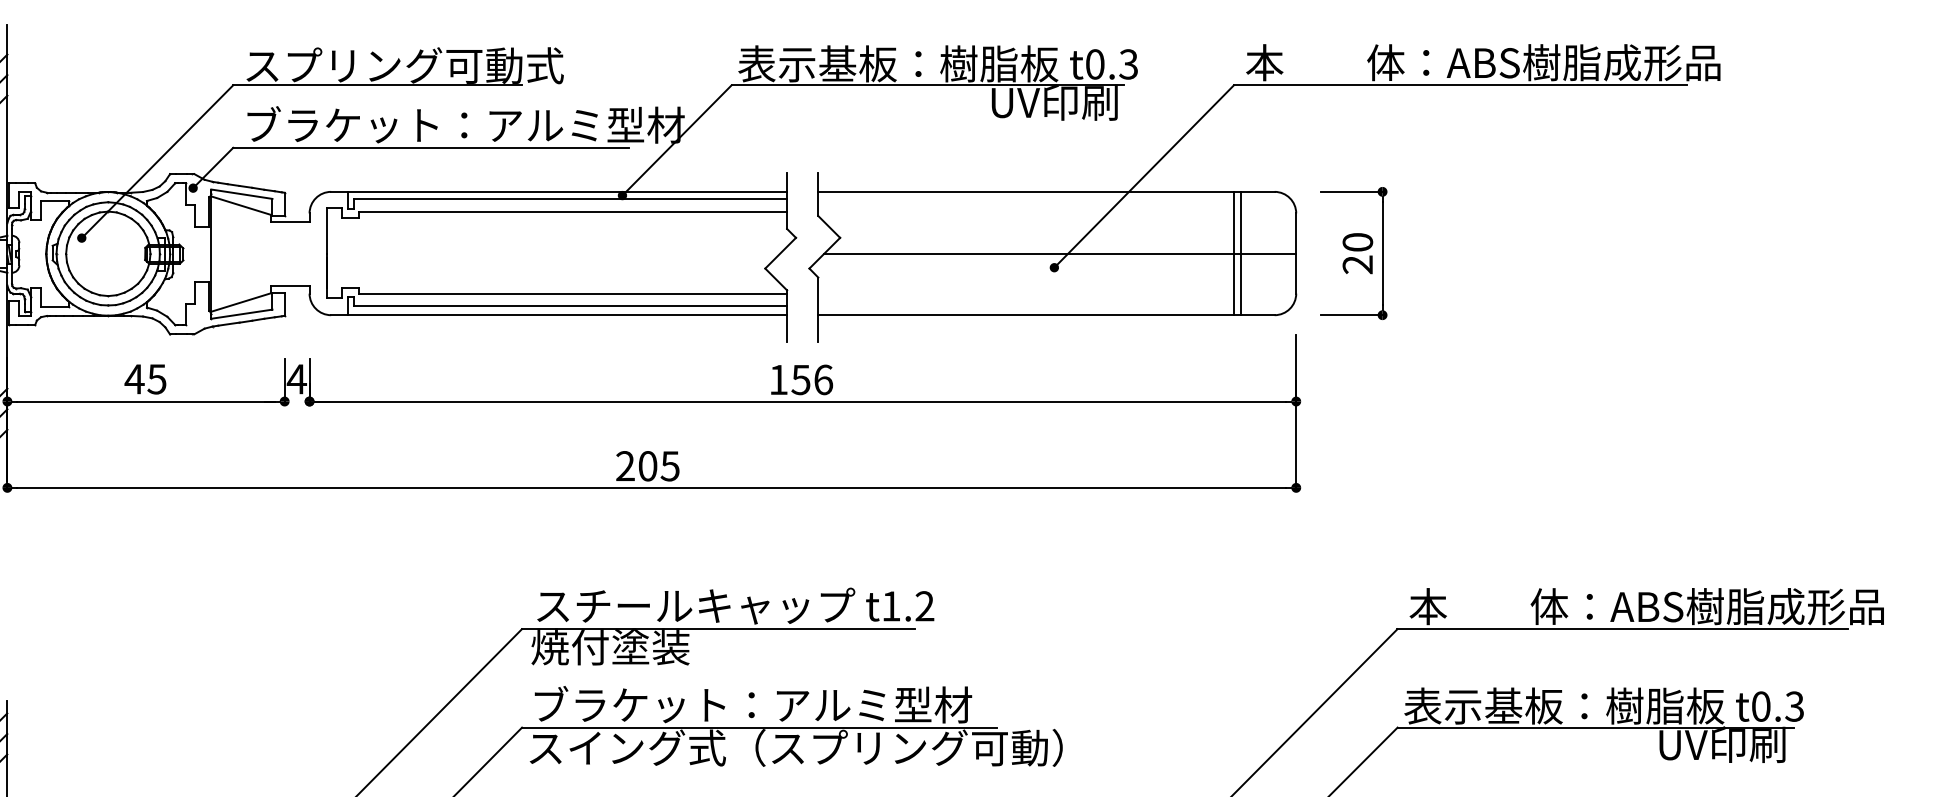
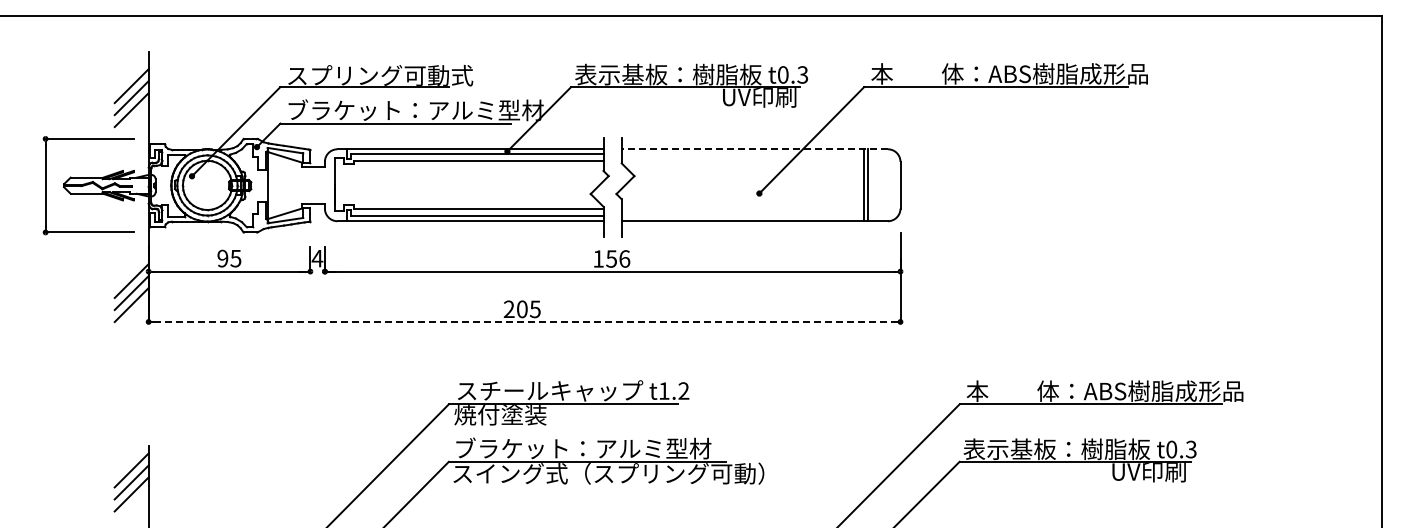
line: (1045, 192) -> (754, 149), solid -> dashed
part: (1352, 252) -> (933, 184), removed
line: (1059, 253) -> (762, 185), removed
text: (134, 379) -> (222, 258), 45 -> 95
line: (653, 487) -> (525, 321), solid -> dashed

